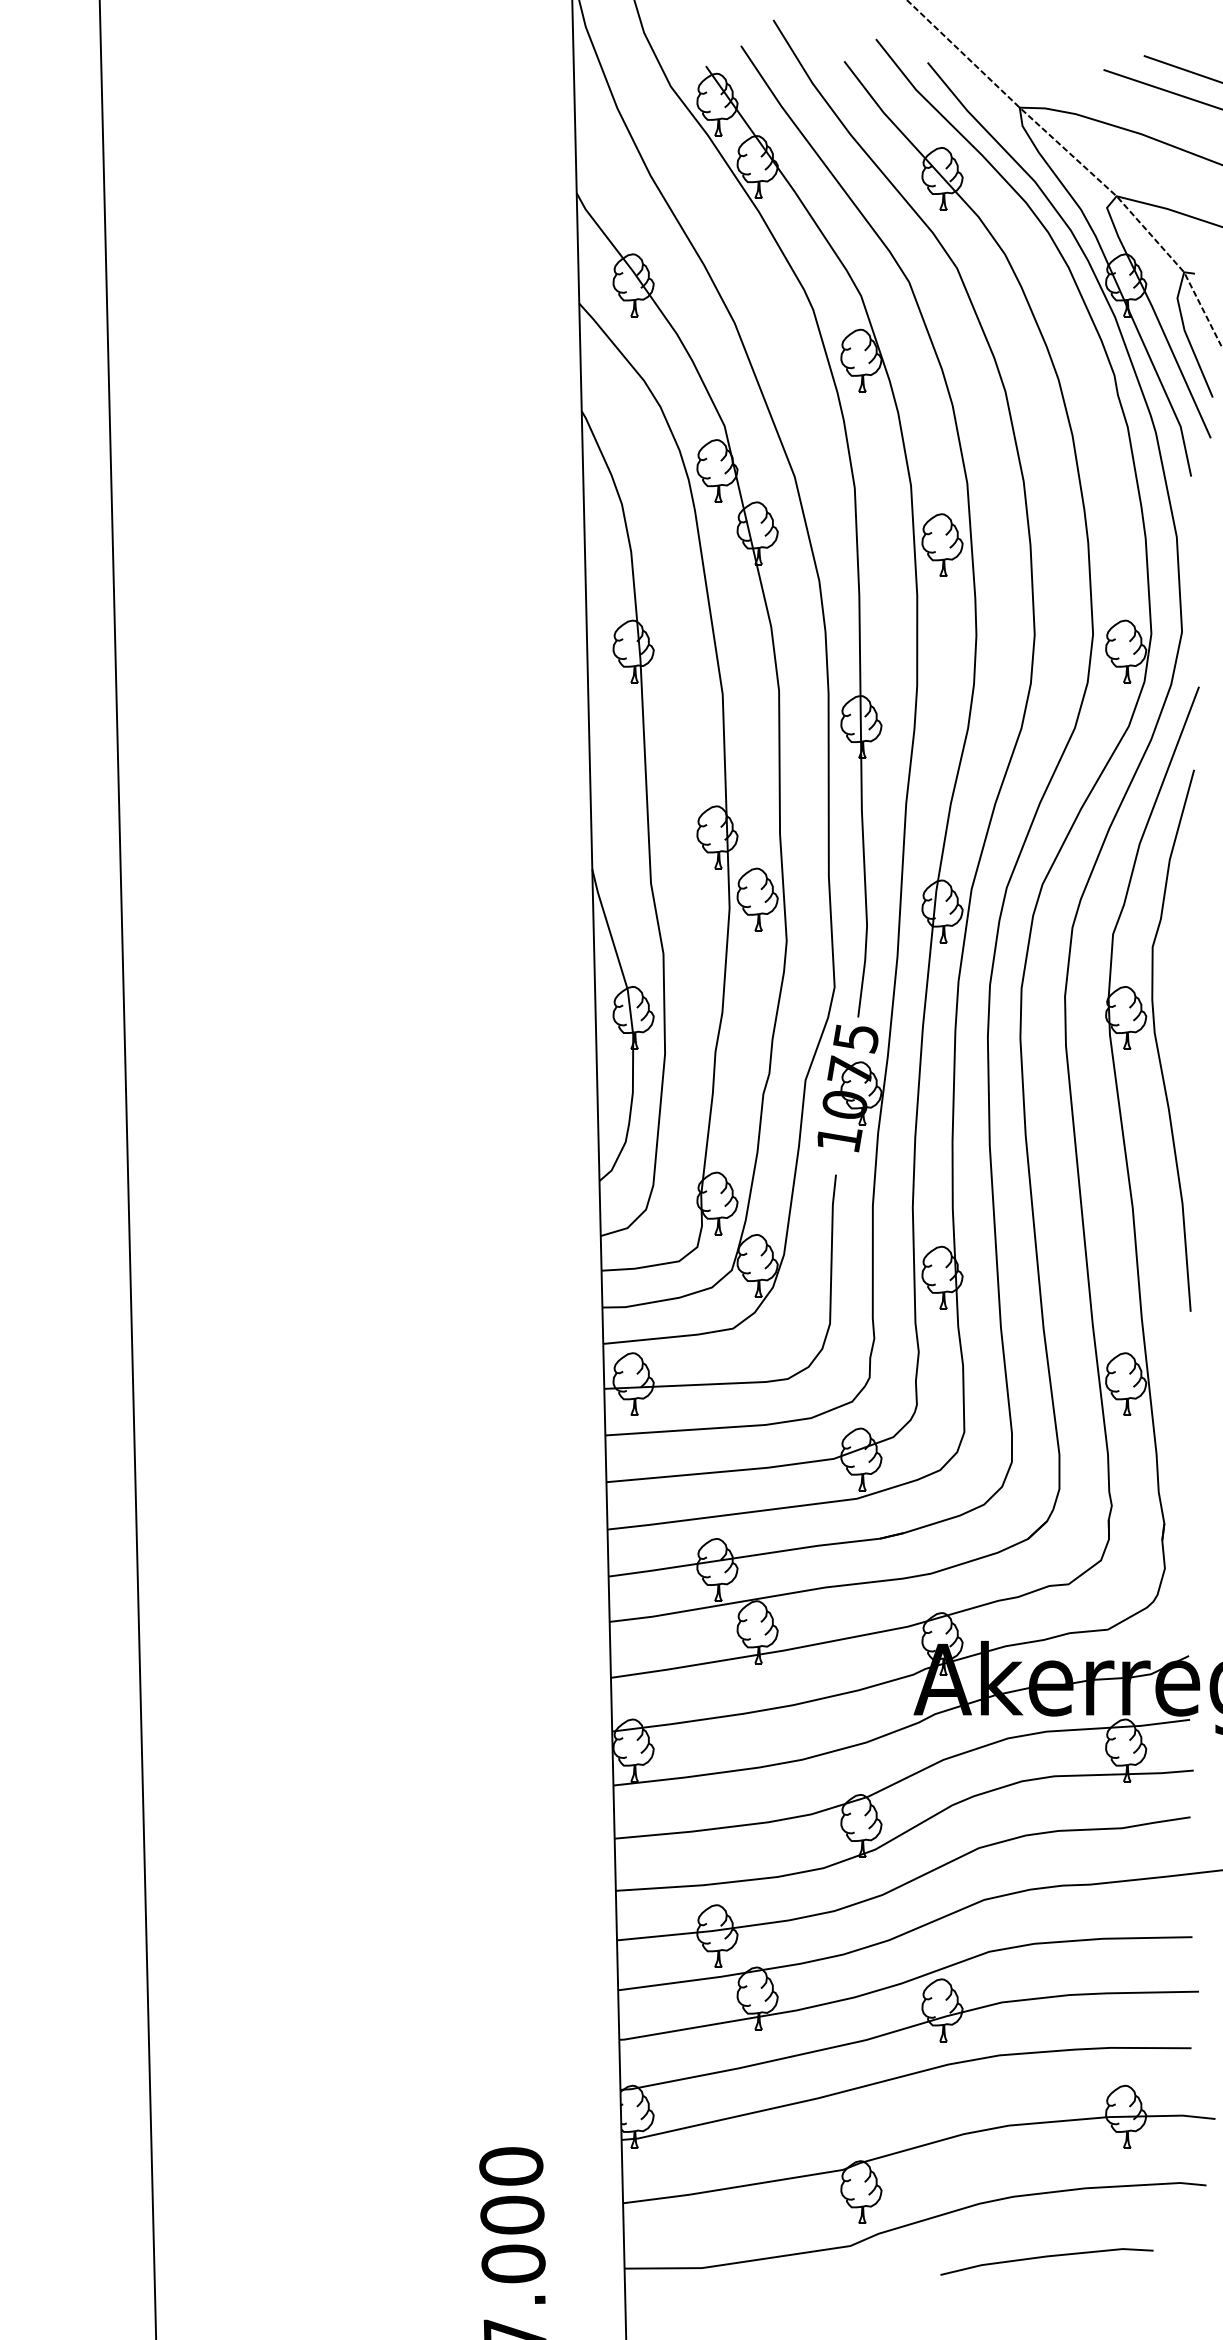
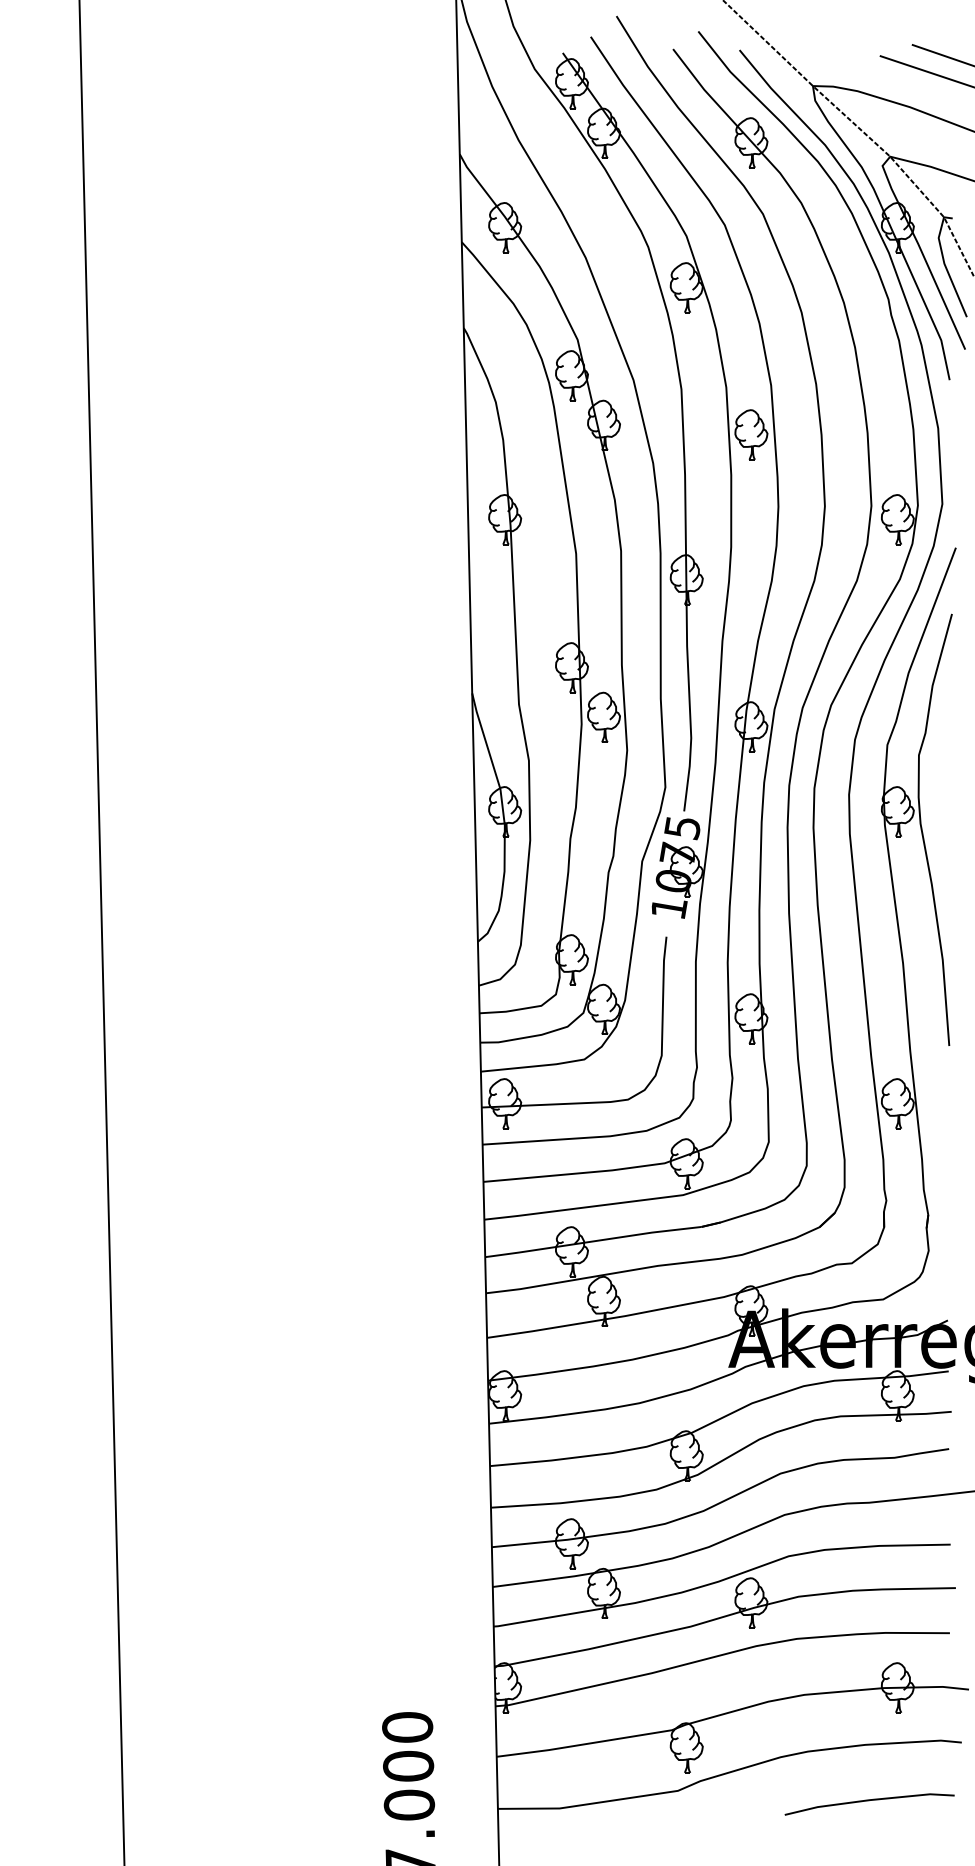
line: (1046, 2258) -> (869, 1801), moved

